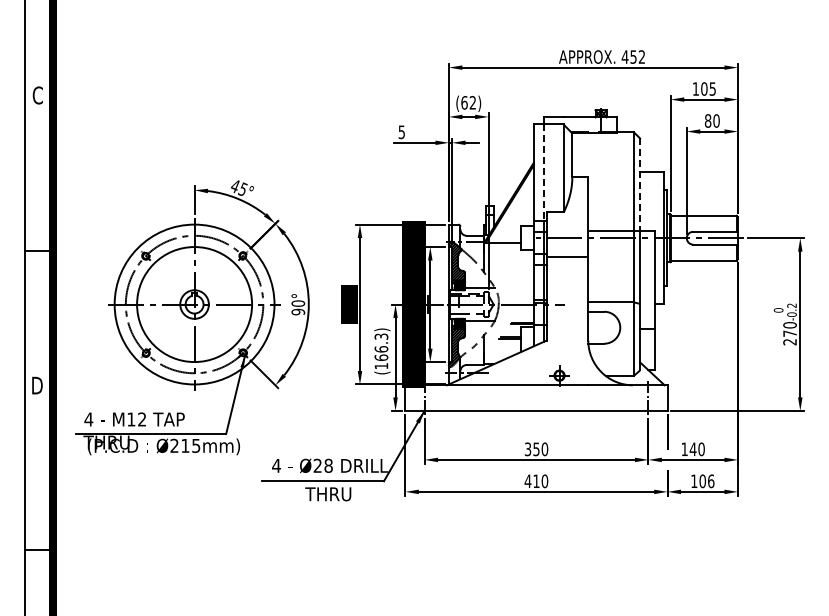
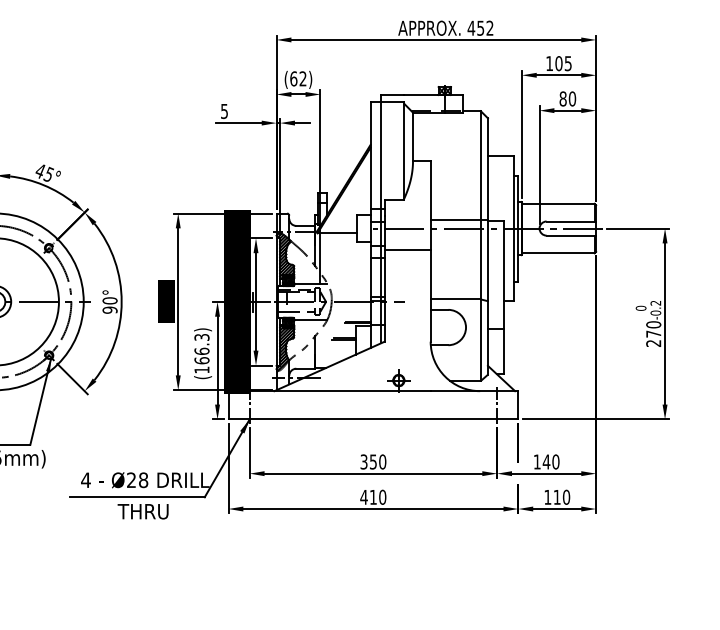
line: (543, 172) -> (381, 155), dashed -> solid
line: (640, 185) -> (488, 170), dashed -> solid
text: (706, 481) -> (561, 497), 106 -> 110

